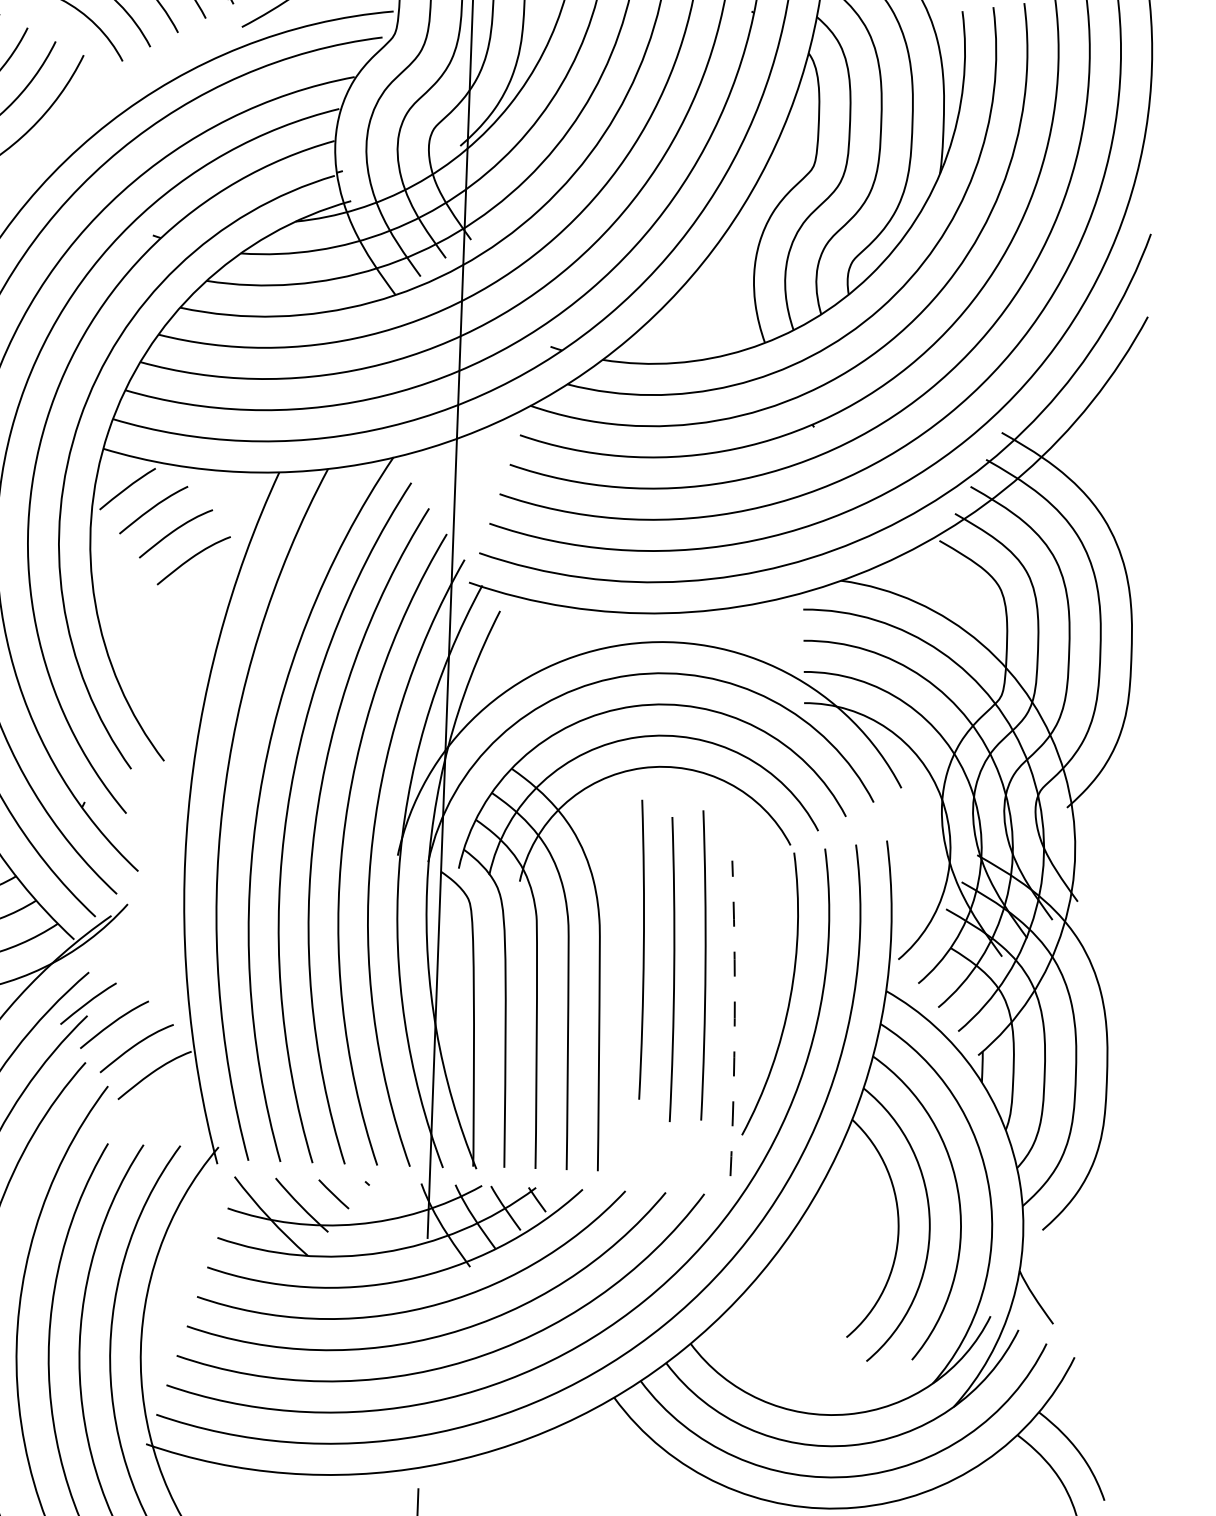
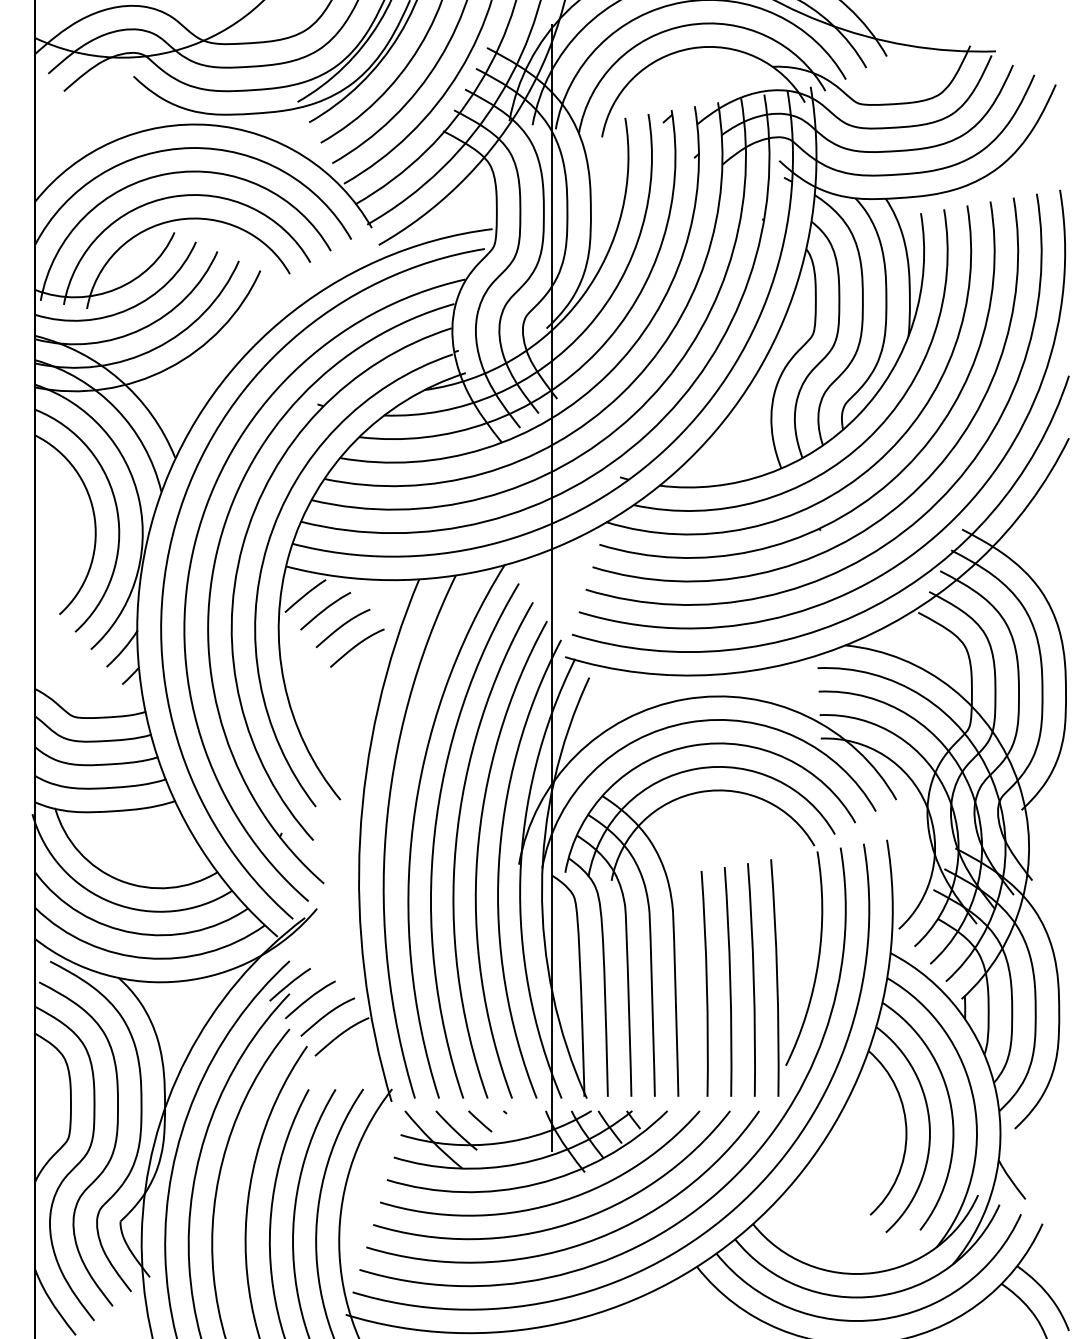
arc: (641, 949) -> (705, 983), moved
arc: (703, 964) -> (752, 979), moved
arc: (673, 969) -> (729, 981), moved
arc: (735, 1017) -> (777, 977), dashed -> solid

